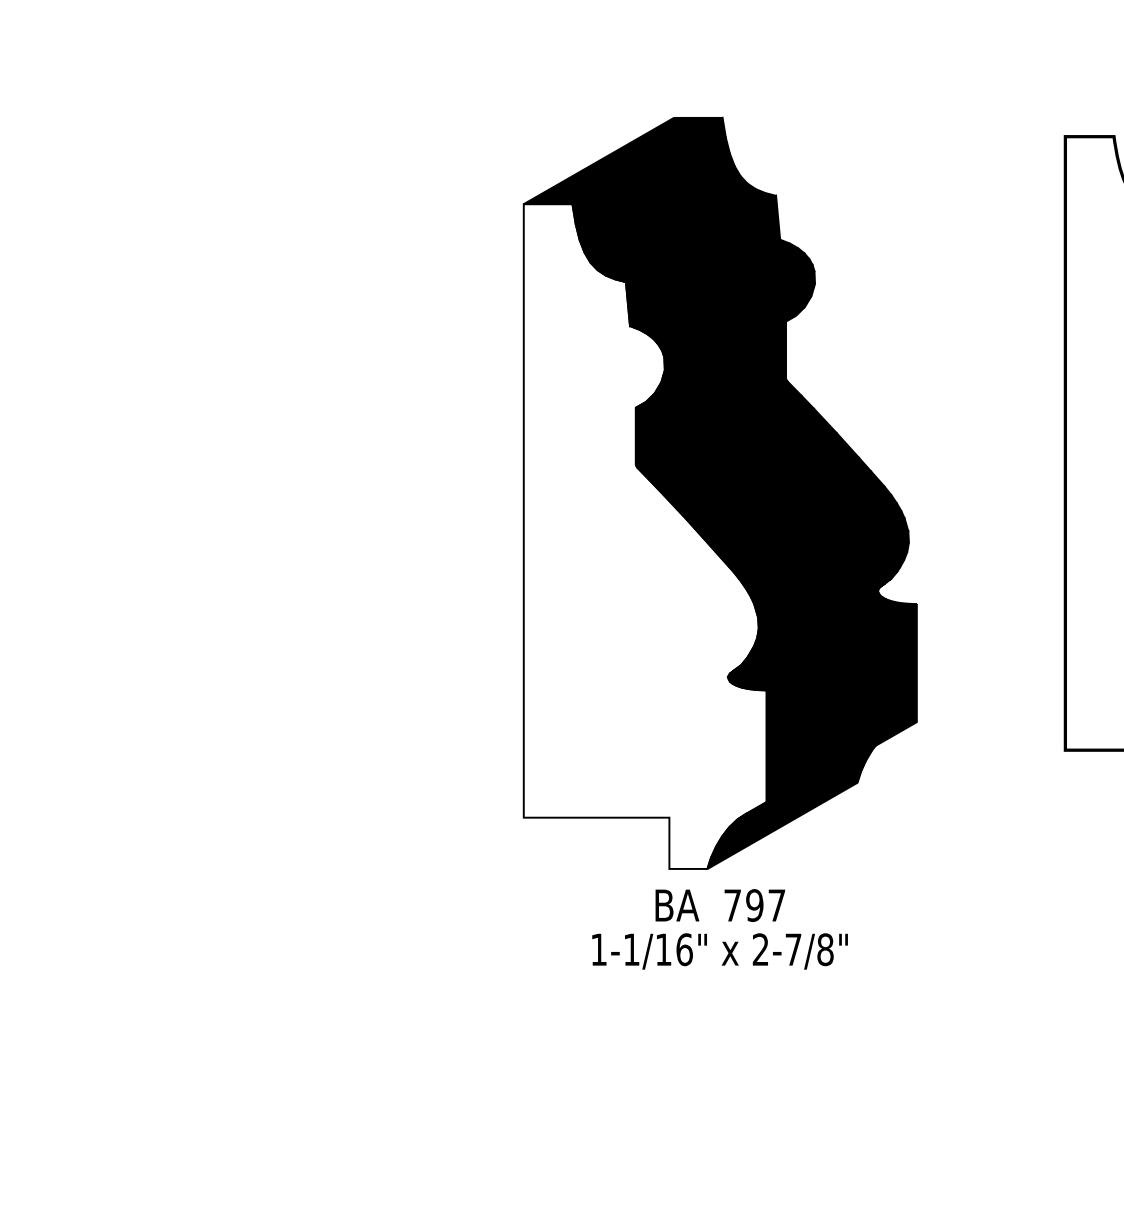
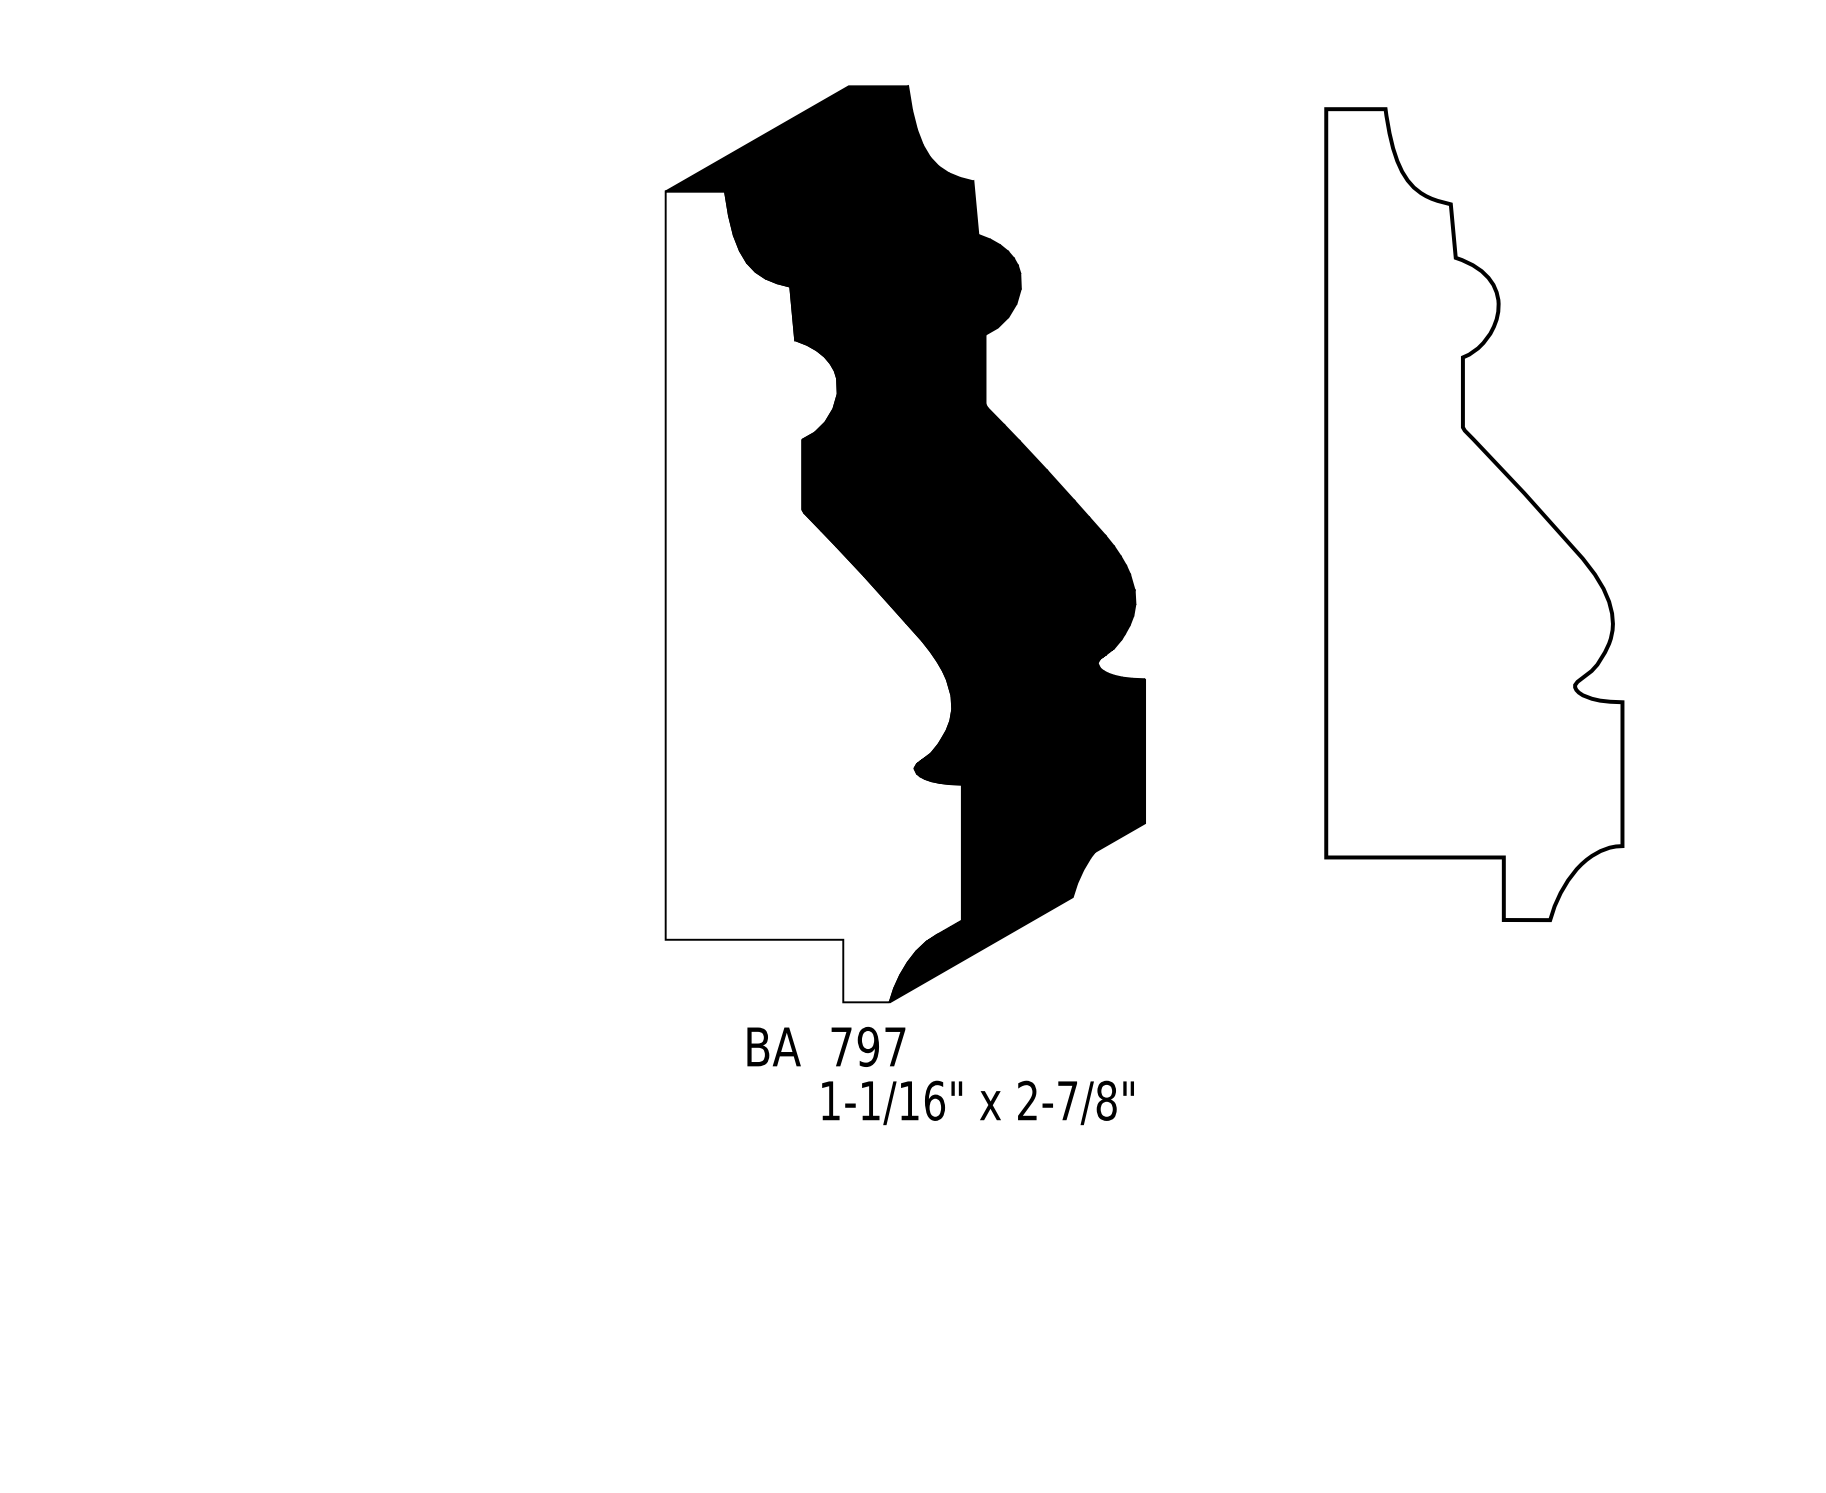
text: (720, 905) -> (826, 1046), moved
text: (719, 951) -> (977, 1102), moved

